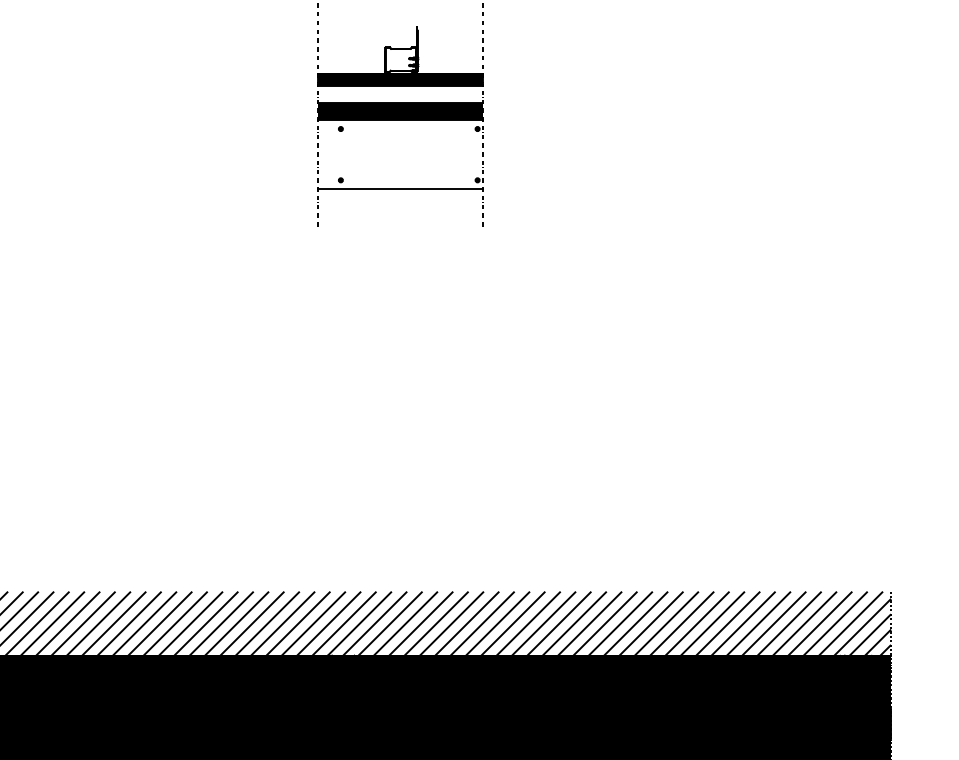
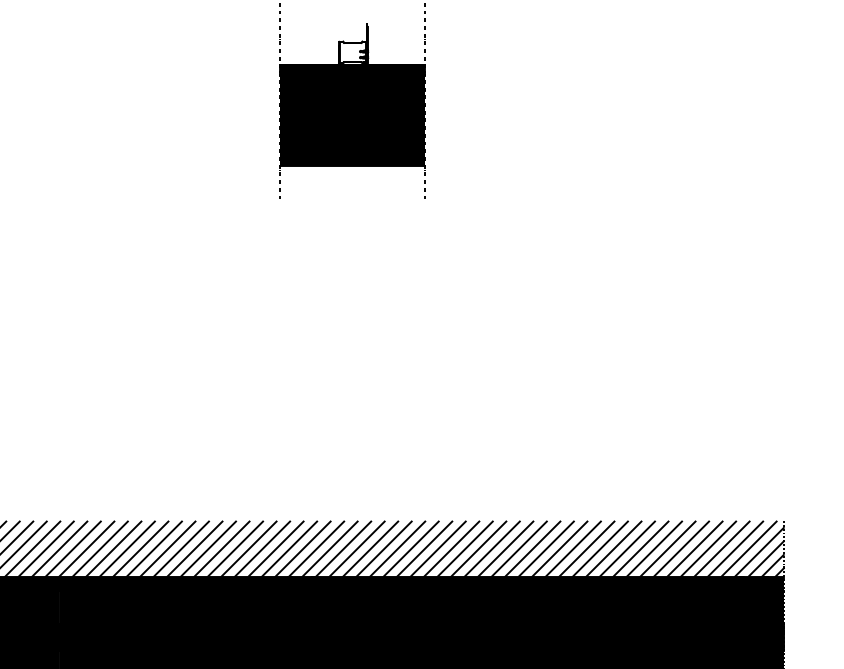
fill: (400, 93) -> (352, 82), added
fill: (400, 153) -> (352, 135), added

